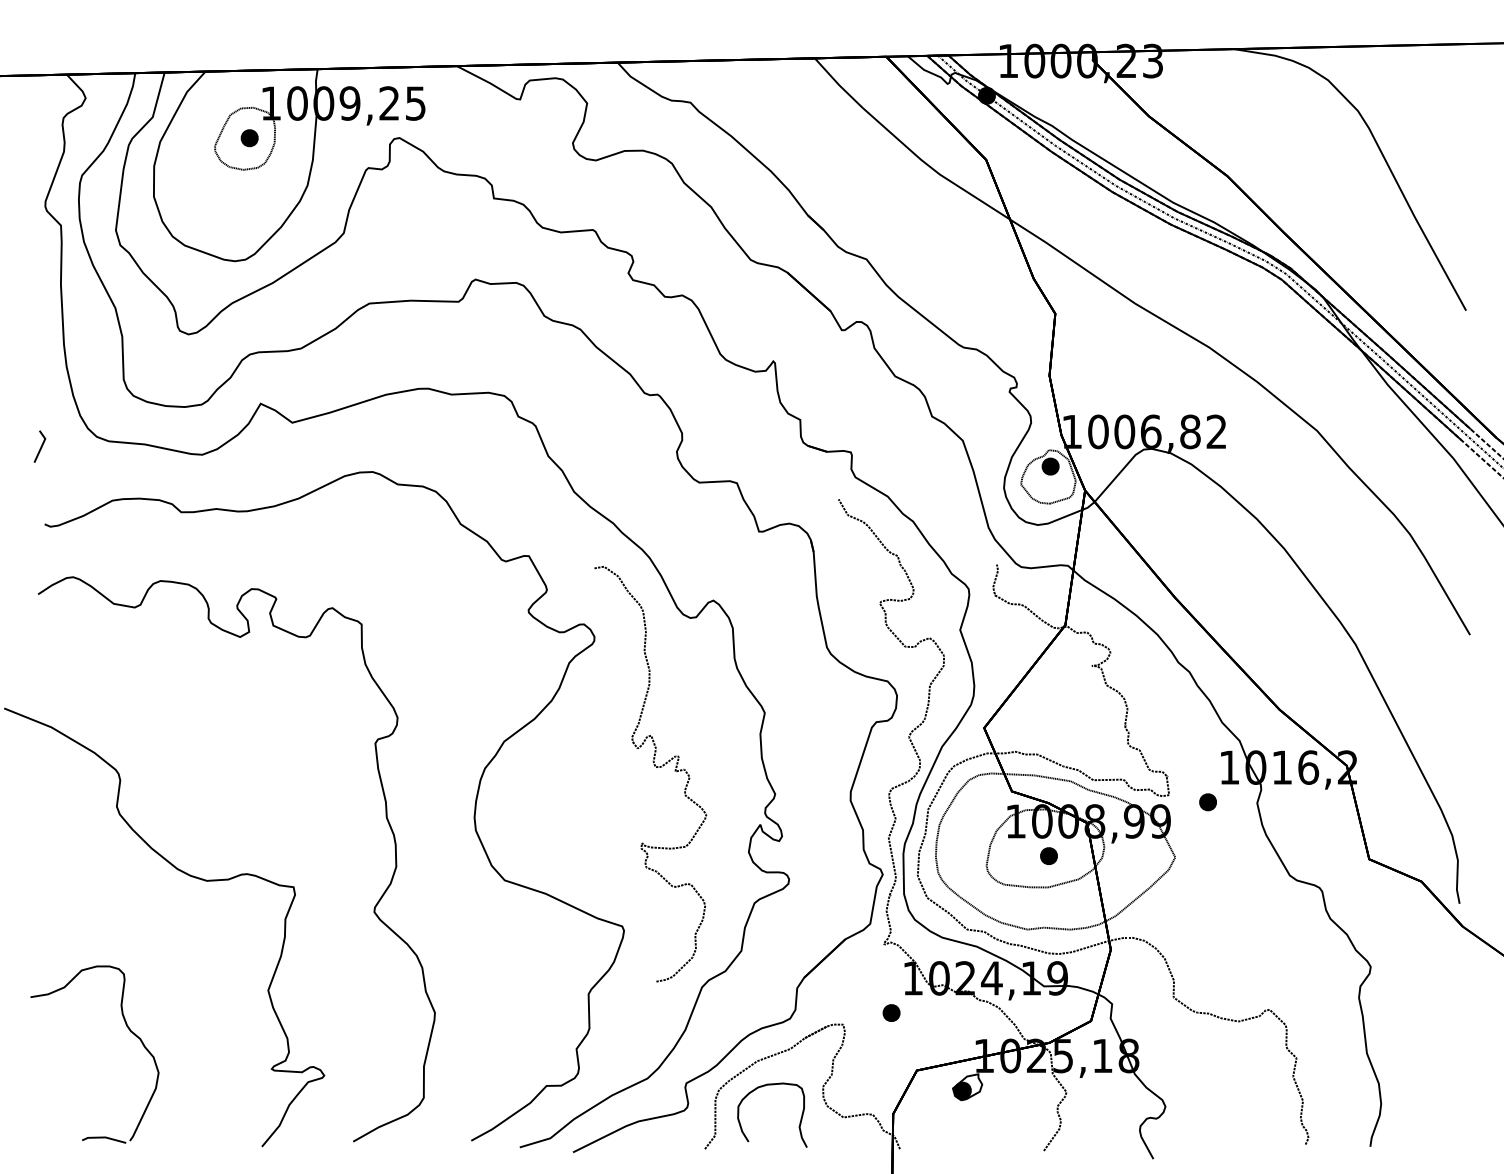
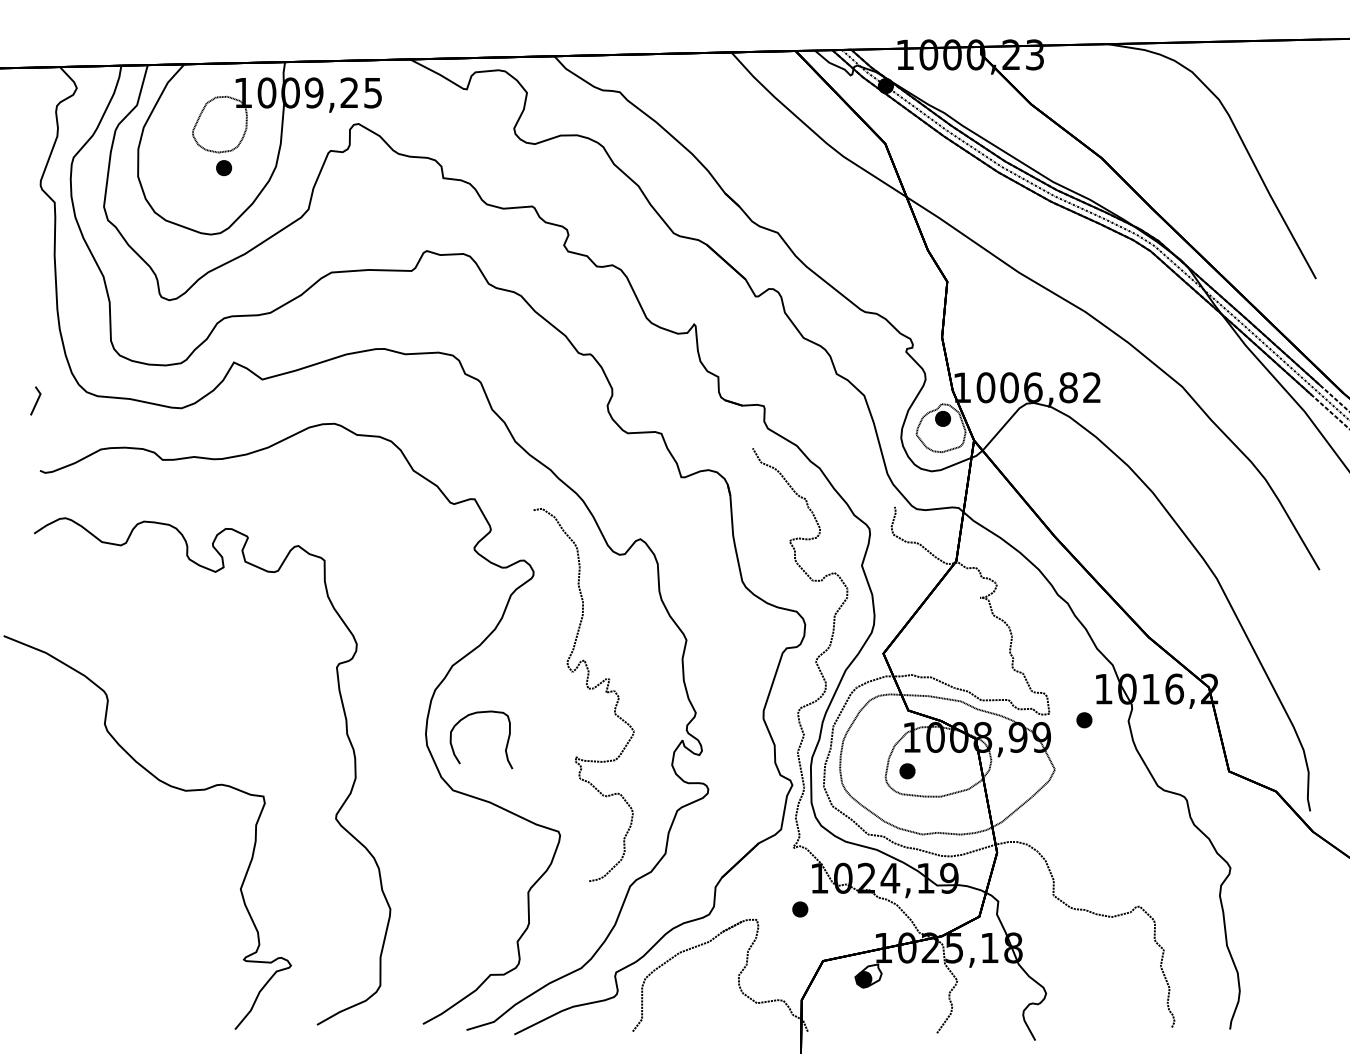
part: (249, 138) -> (223, 168), moved
part: (1048, 855) -> (907, 770), moved
part: (127, 1028) -> (114, 923), removed
curve: (799, 1122) -> (505, 746), moved

